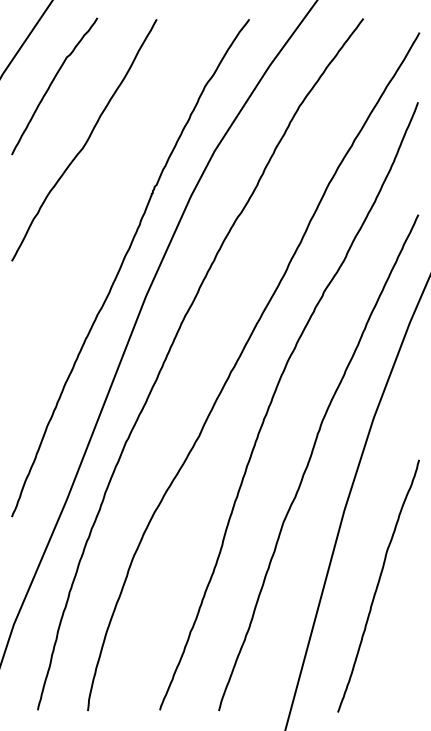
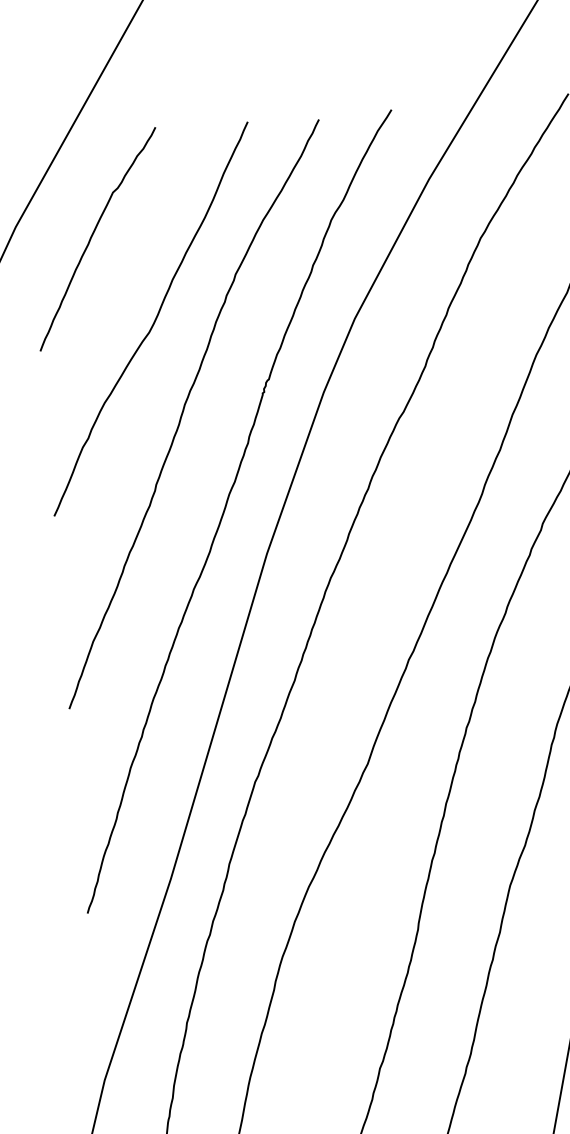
curve: (101, 200) -> (185, 410), added

